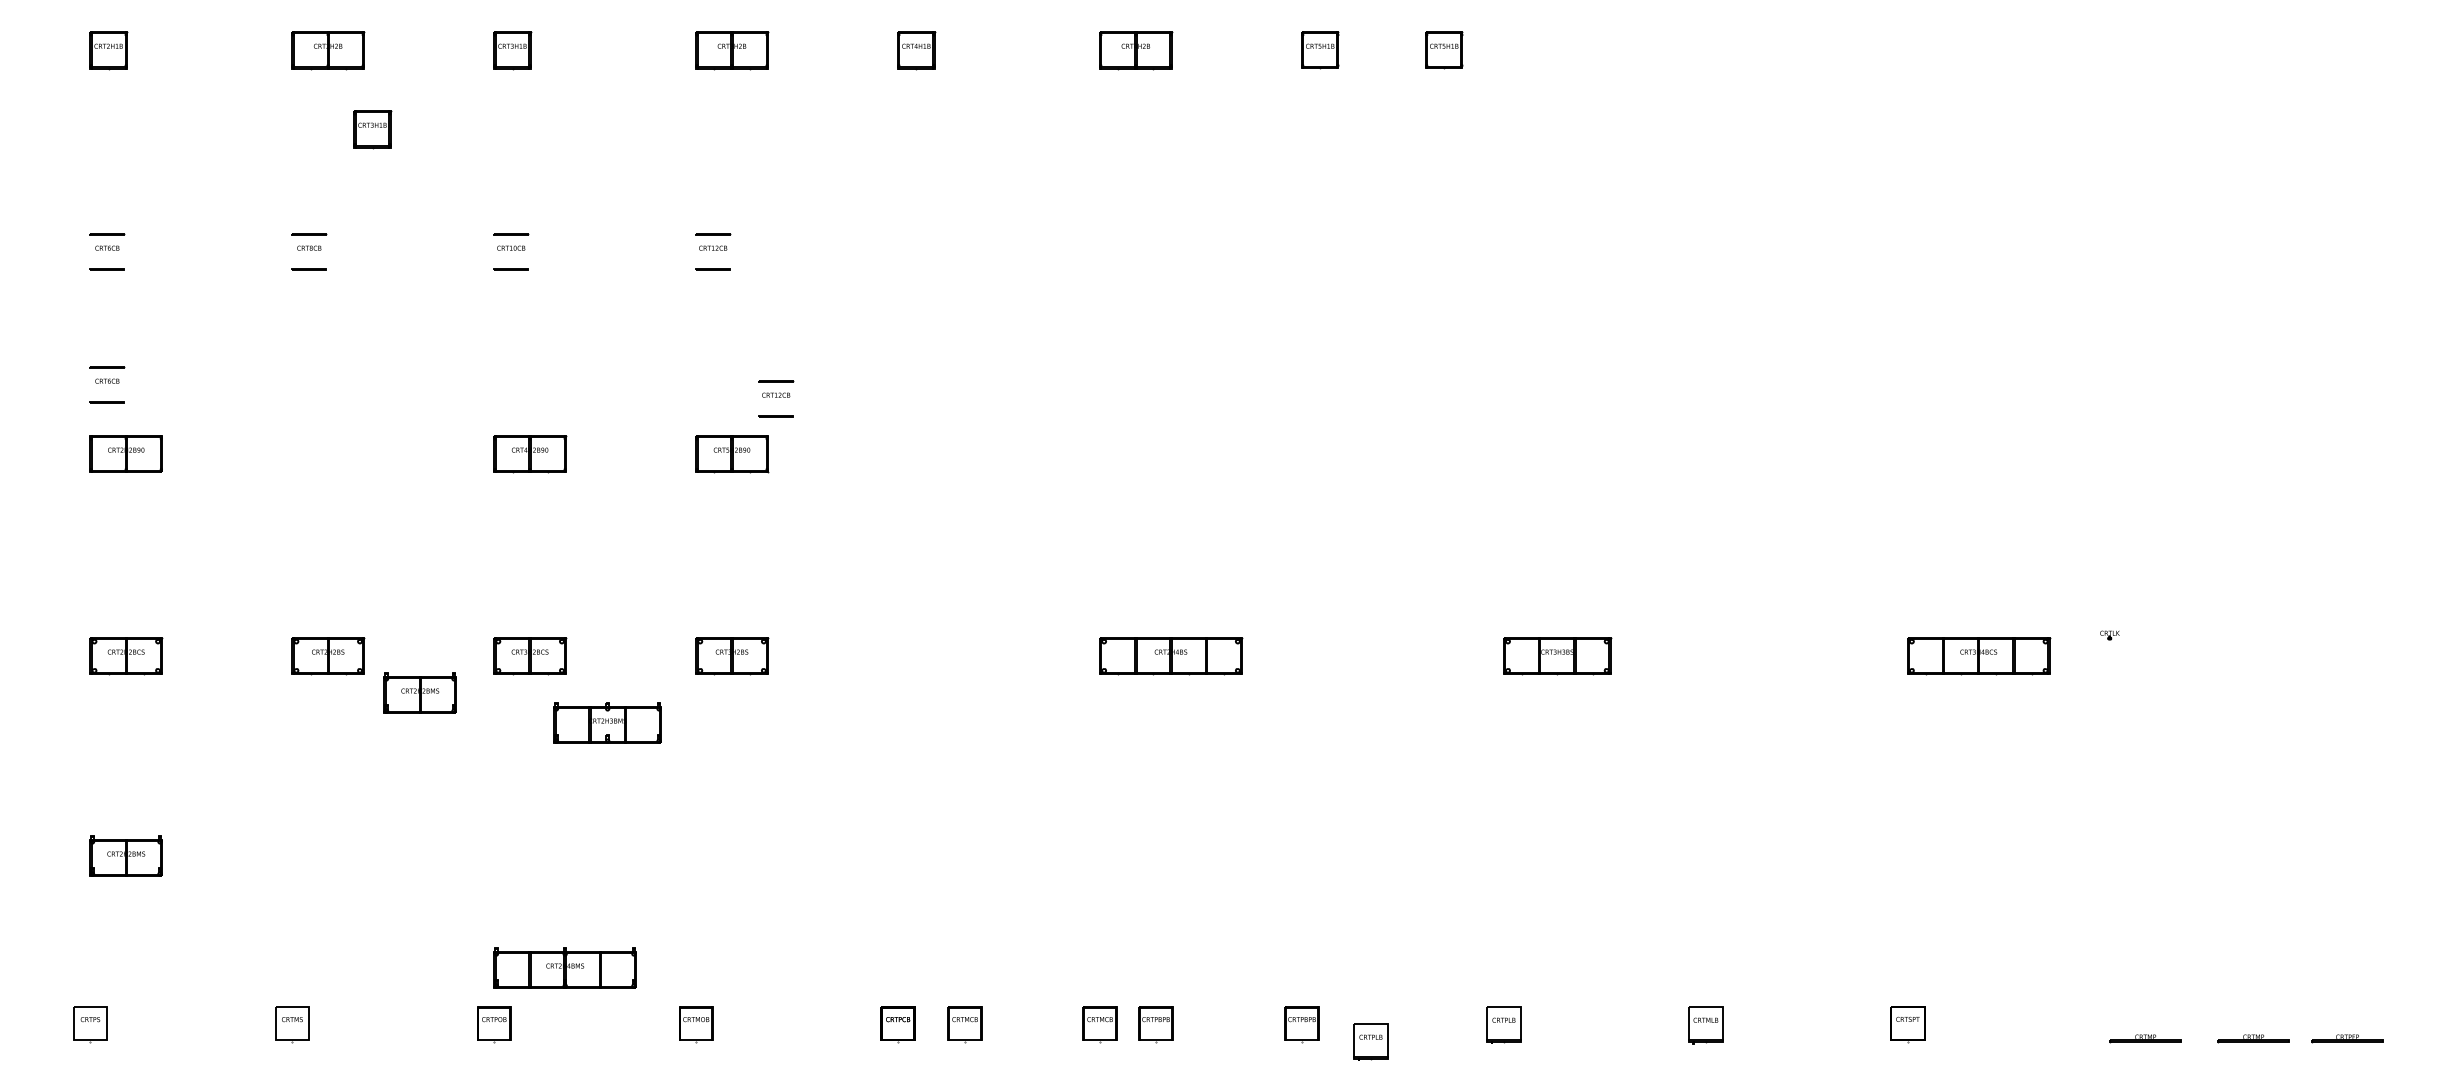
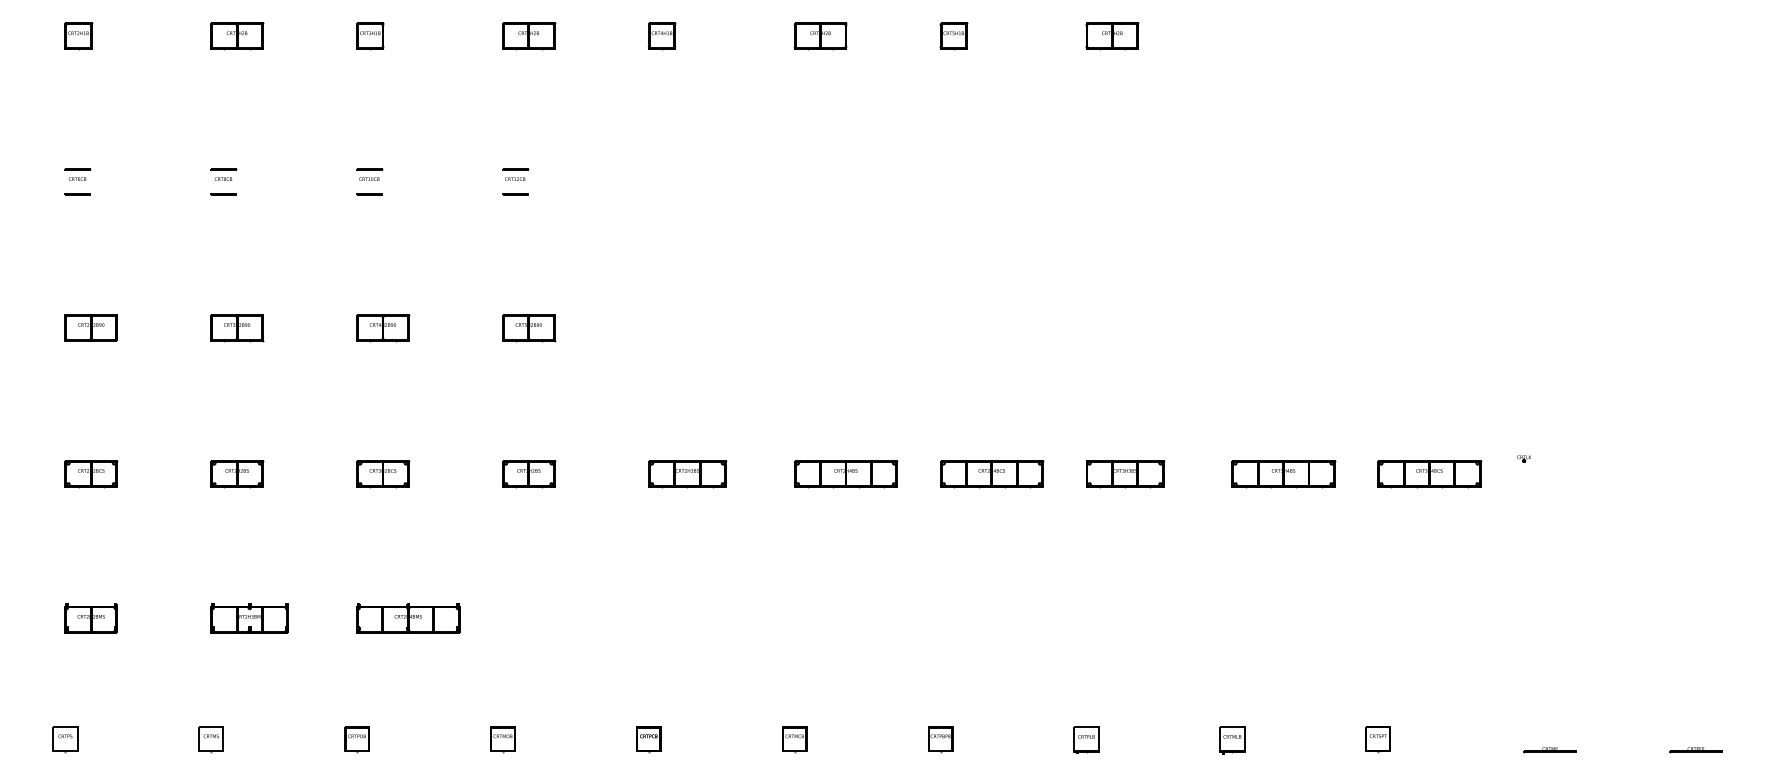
part: (1444, 50) -> (1043, 36), removed
part: (1540, 50) -> (1112, 36), added
part: (372, 129) -> (269, 93), removed
part: (107, 384) -> (77, 277), removed
part: (776, 398) -> (560, 287), removed
part: (328, 454) -> (237, 328), added
part: (951, 656) -> (687, 474), added
part: (1373, 656) -> (992, 474), added
part: (1777, 656) -> (1284, 474), added
part: (419, 692) -> (303, 500), removed
part: (607, 722) -> (249, 617), moved
part: (564, 967) -> (407, 617), moved
part: (964, 1024) -> (696, 739), removed
part: (1155, 1024) -> (834, 739), removed
part: (2253, 1038) -> (1627, 750), removed
part: (1370, 1041) -> (990, 752), removed

